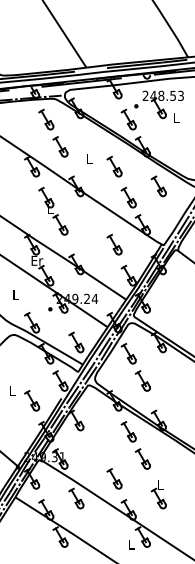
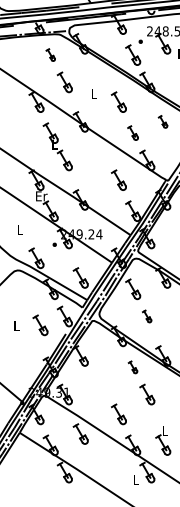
part: (46, 119) -> (50, 55), size x0.6
part: (158, 186) -> (162, 122), size x0.6
part: (128, 197) -> (132, 133), size x0.7
part: (142, 380) -> (146, 316), size x0.6
part: (32, 400) -> (40, 325), moved
part: (128, 431) -> (132, 367), size x0.6
part: (158, 494) -> (162, 441), moved

